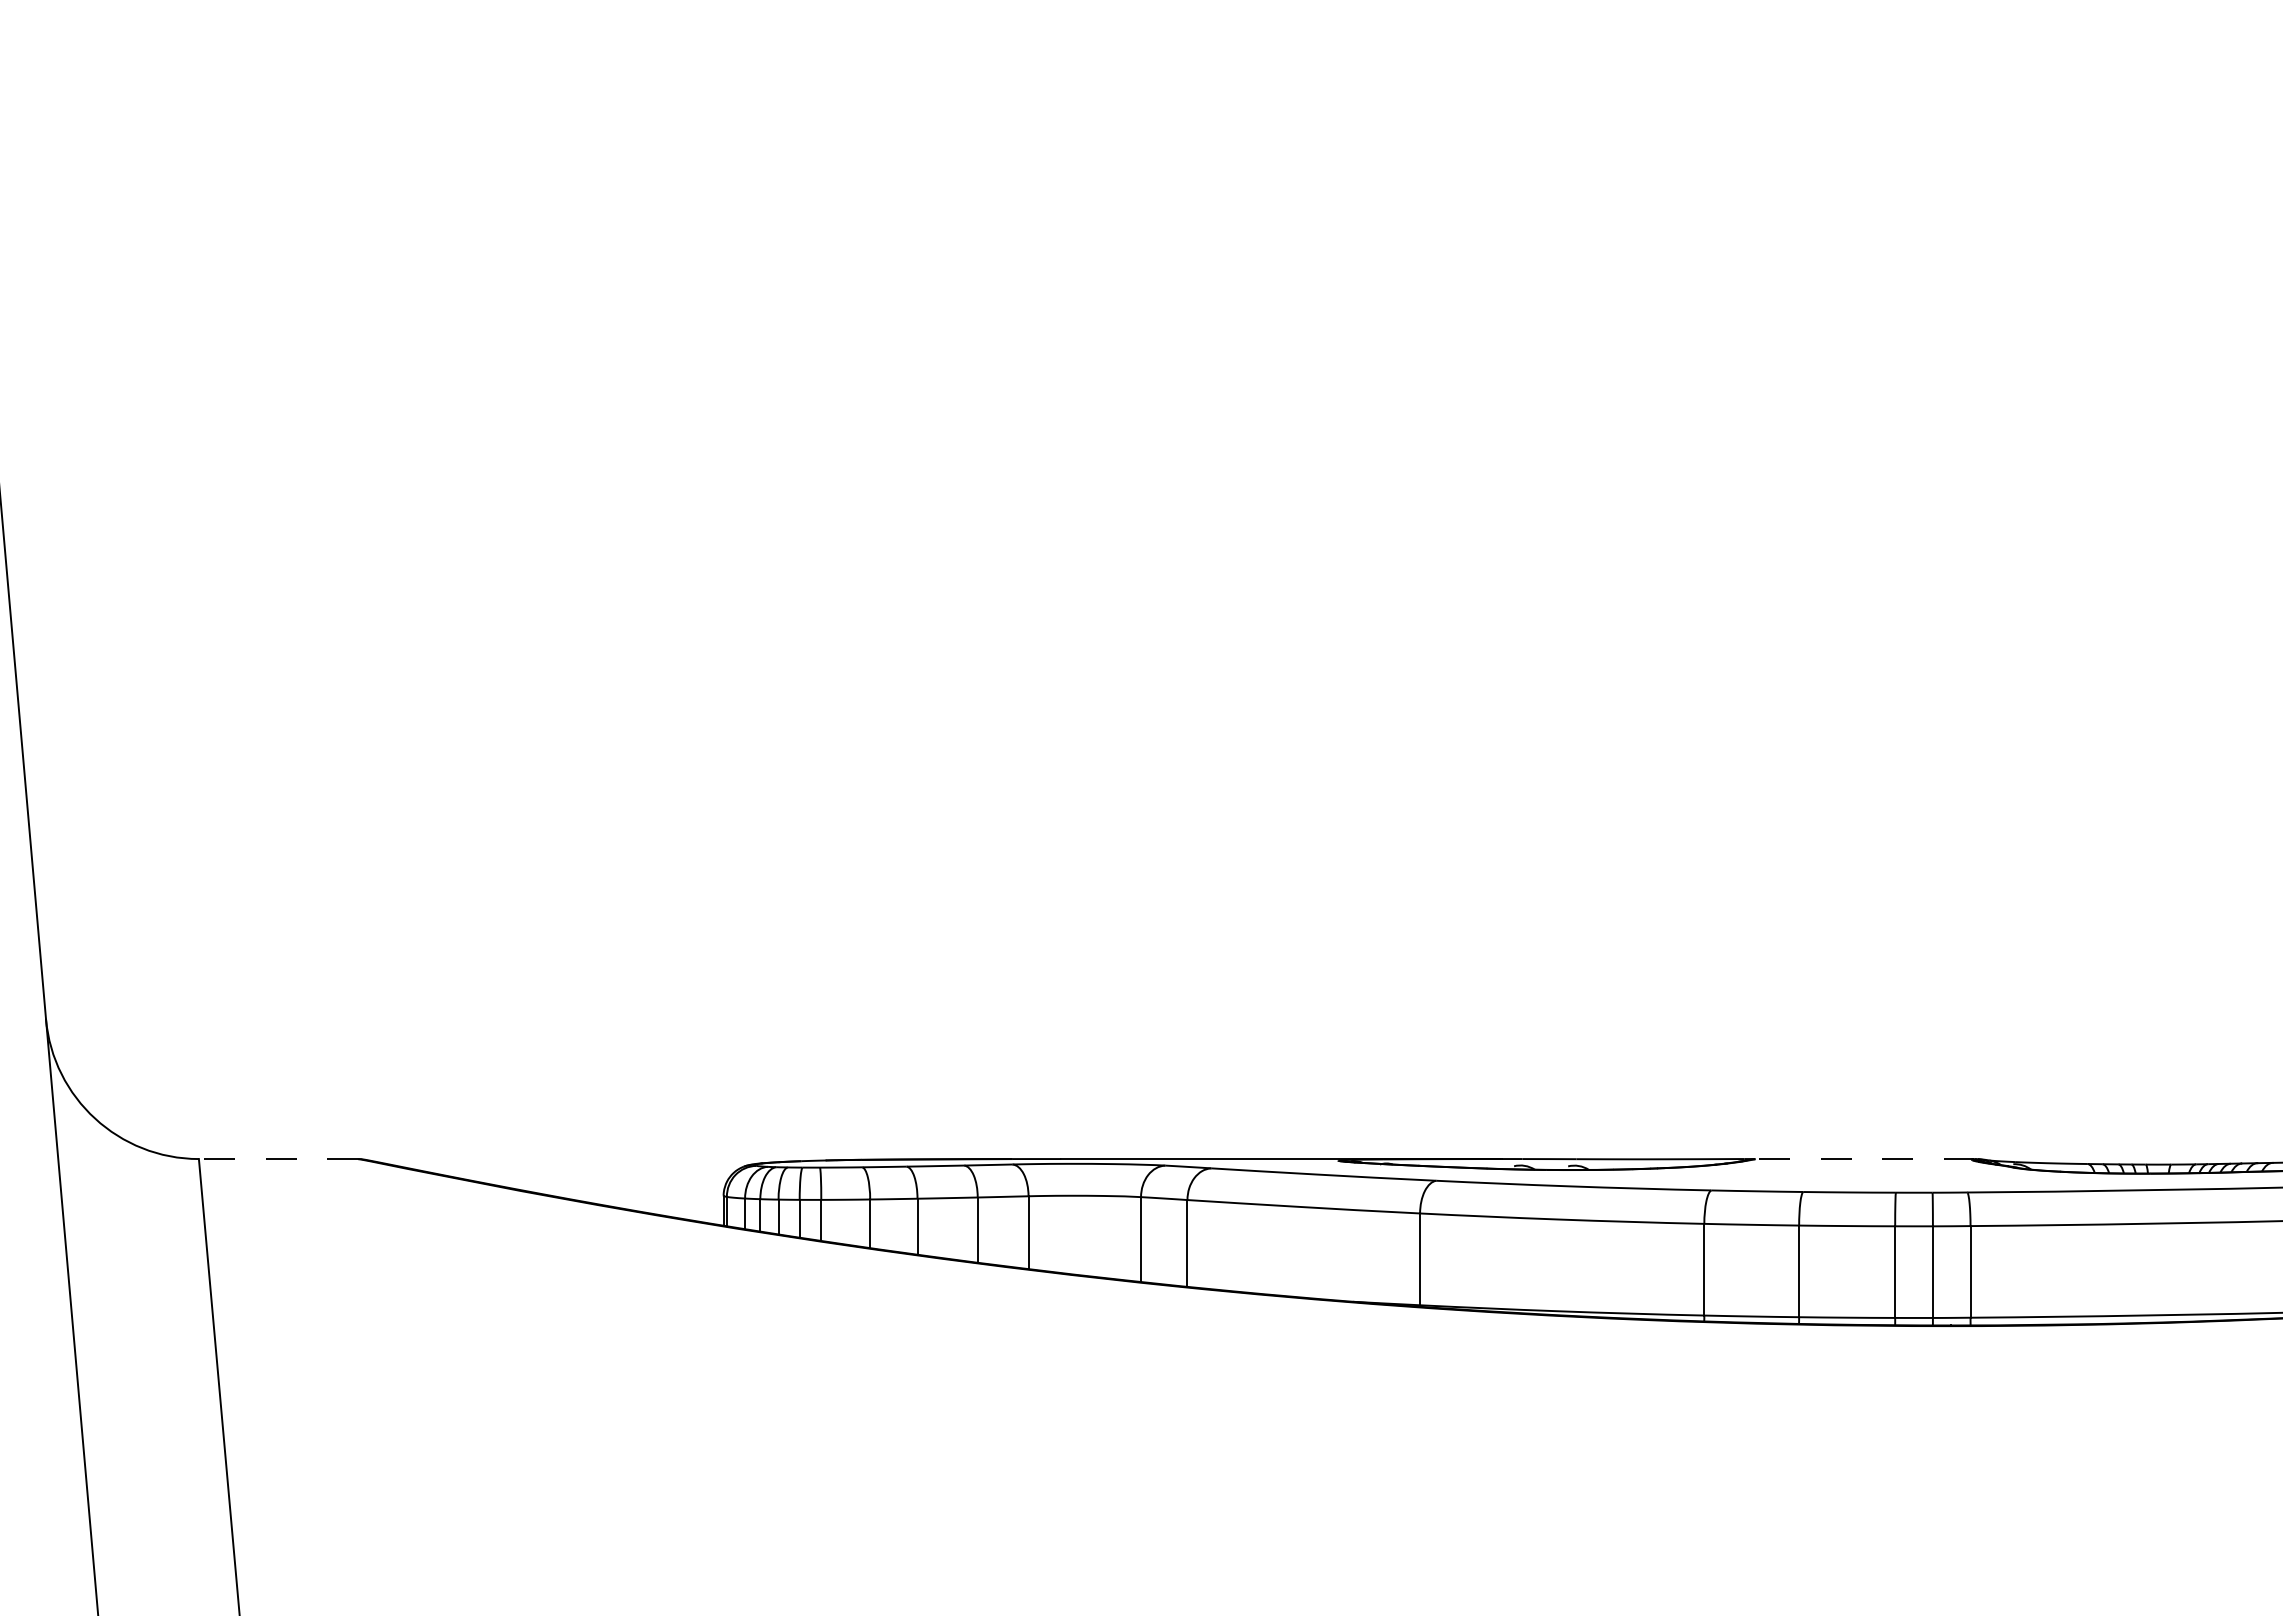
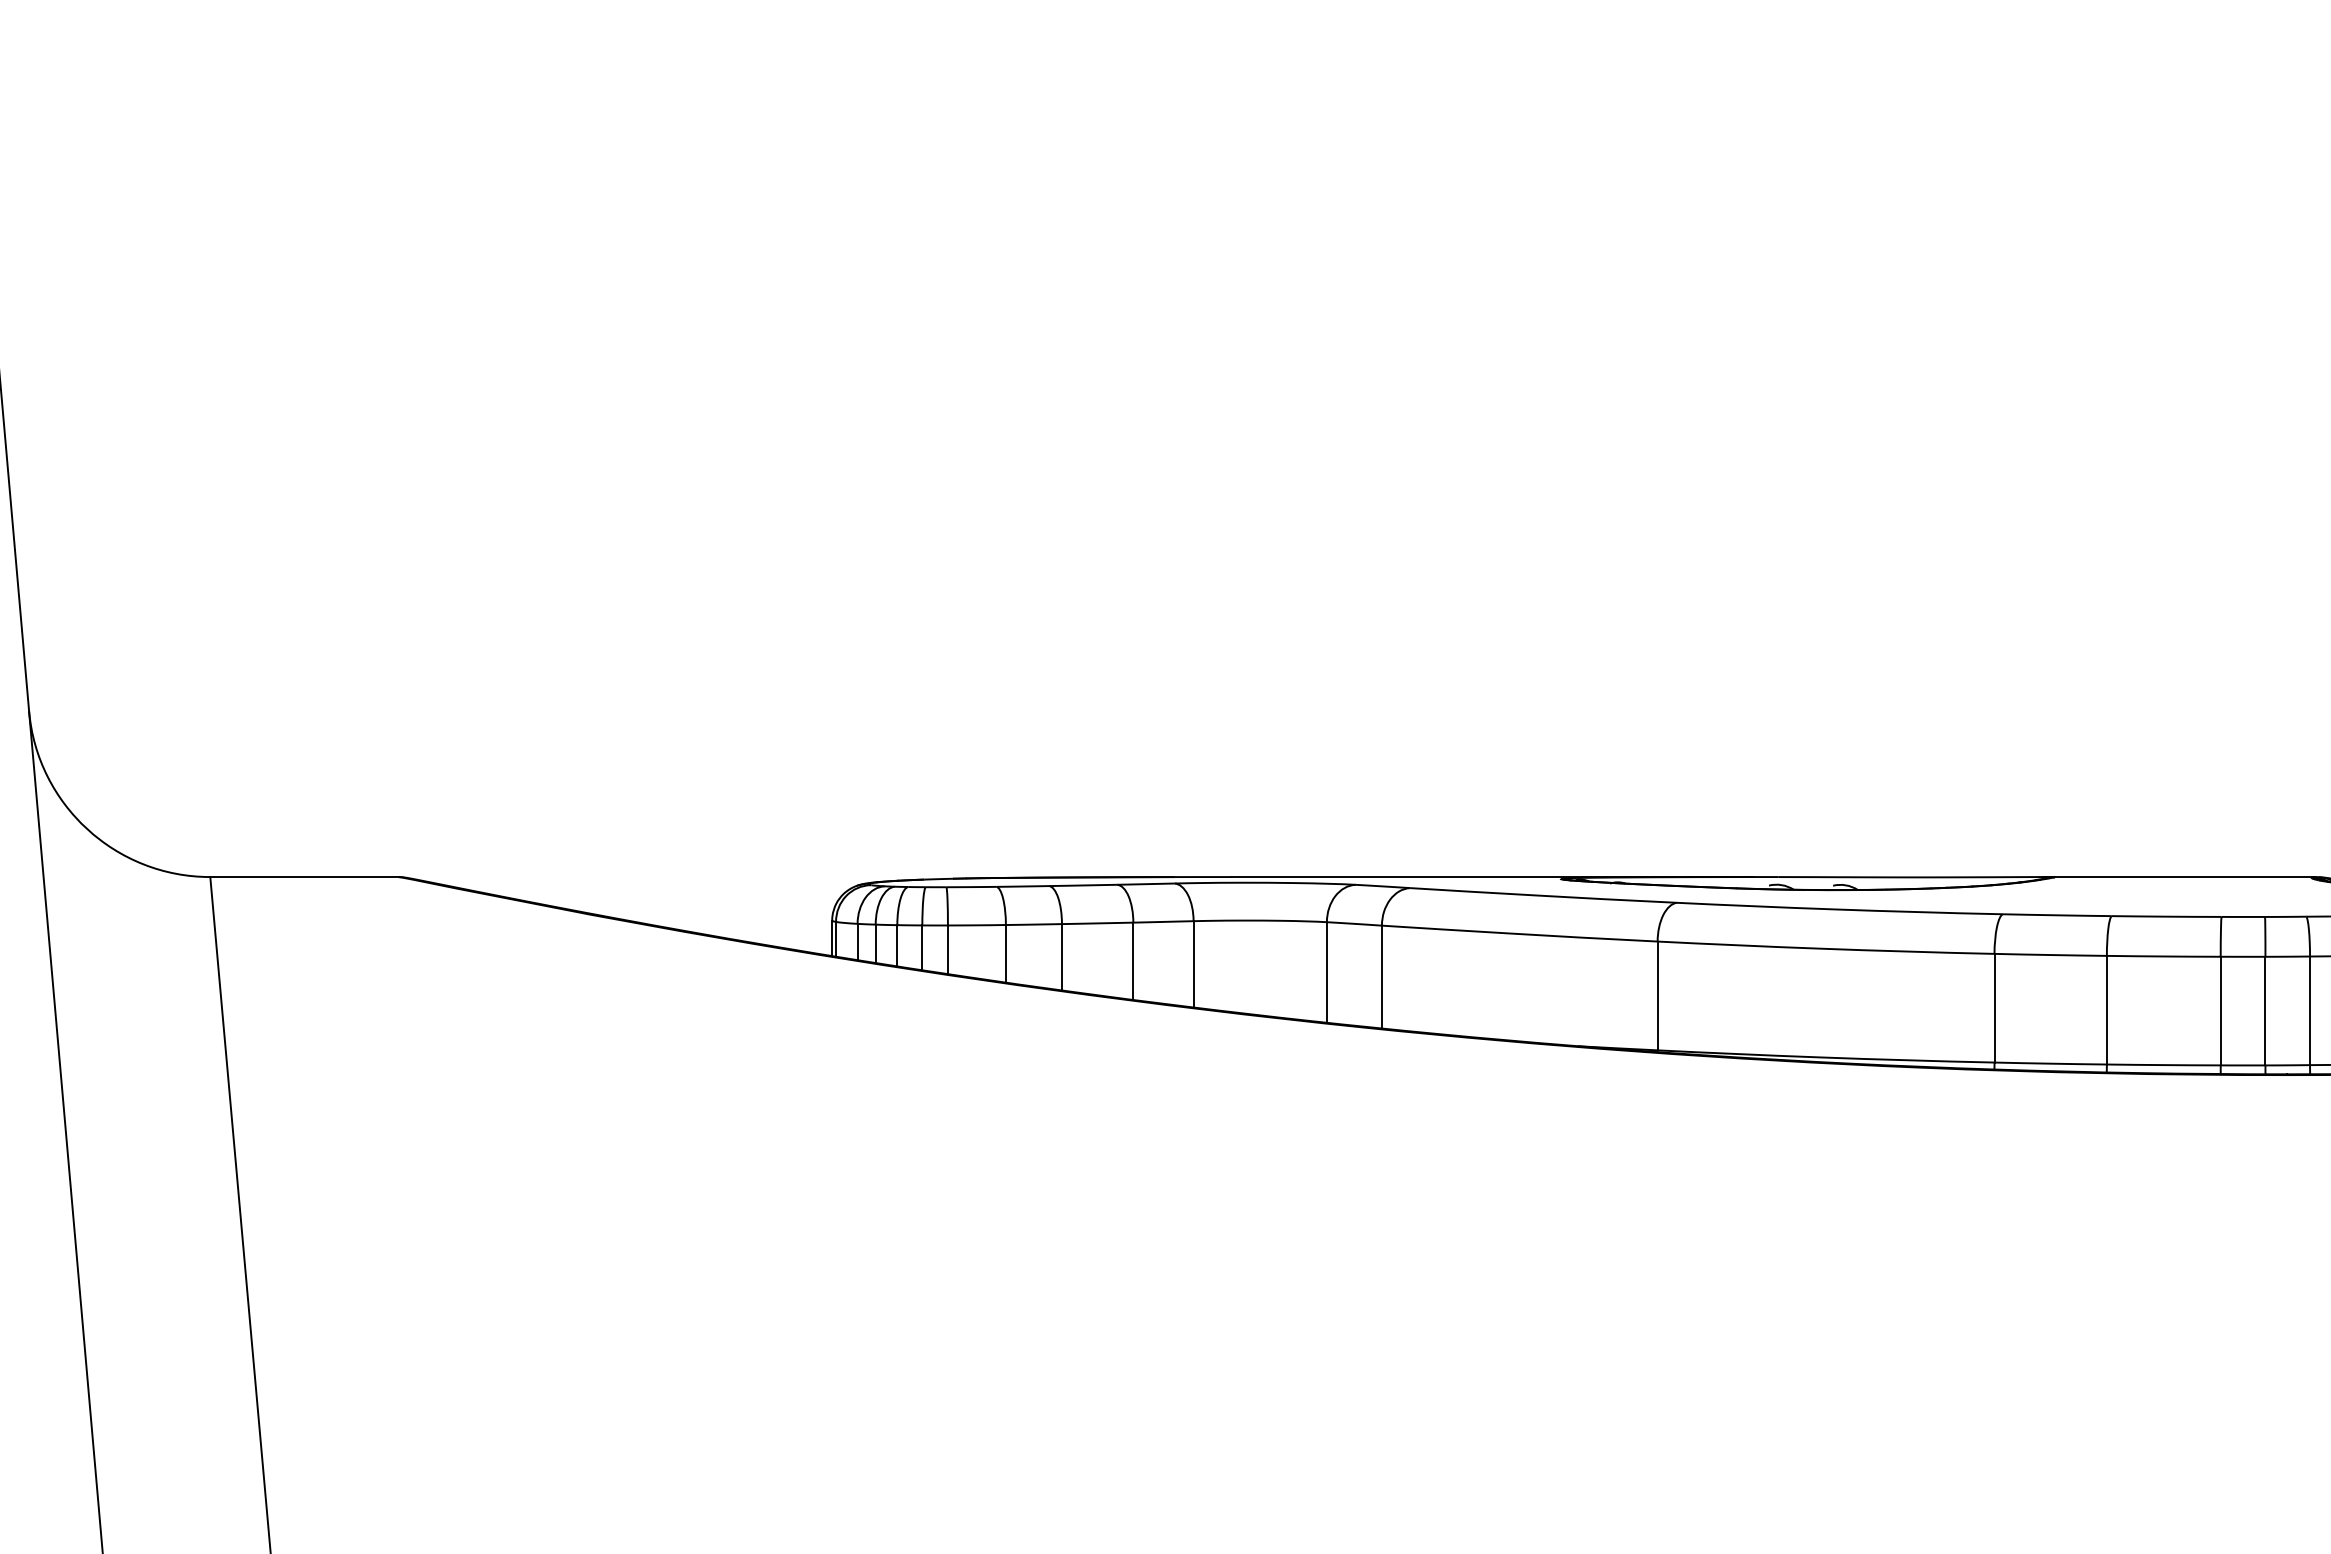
line: (278, 1159) -> (304, 877), dashed -> solid
line: (1859, 1159) -> (2178, 877), dashed -> solid

